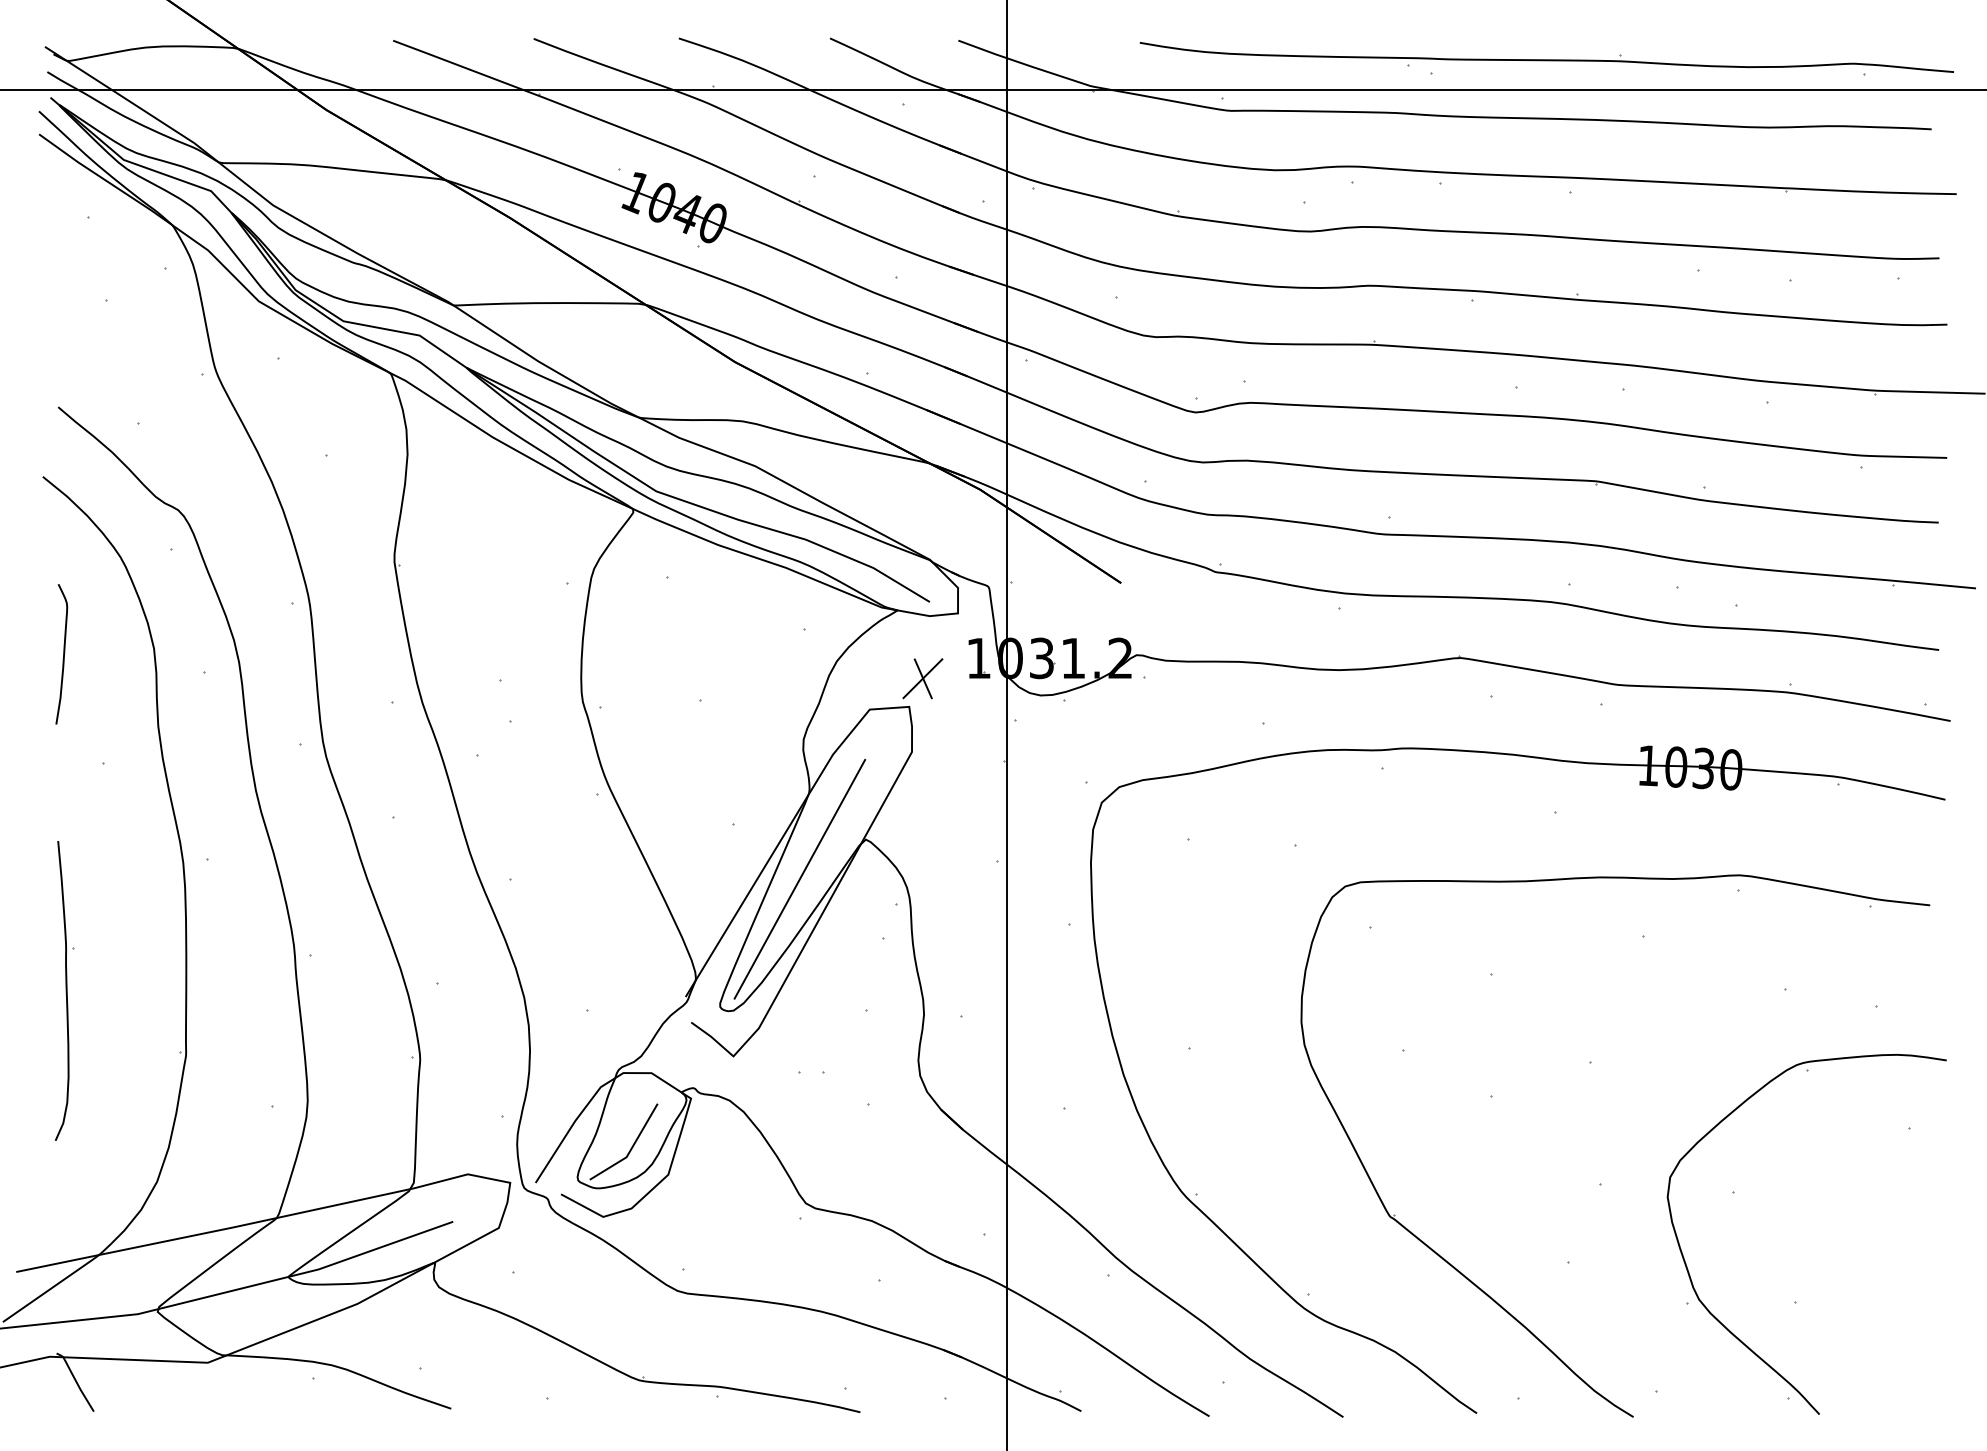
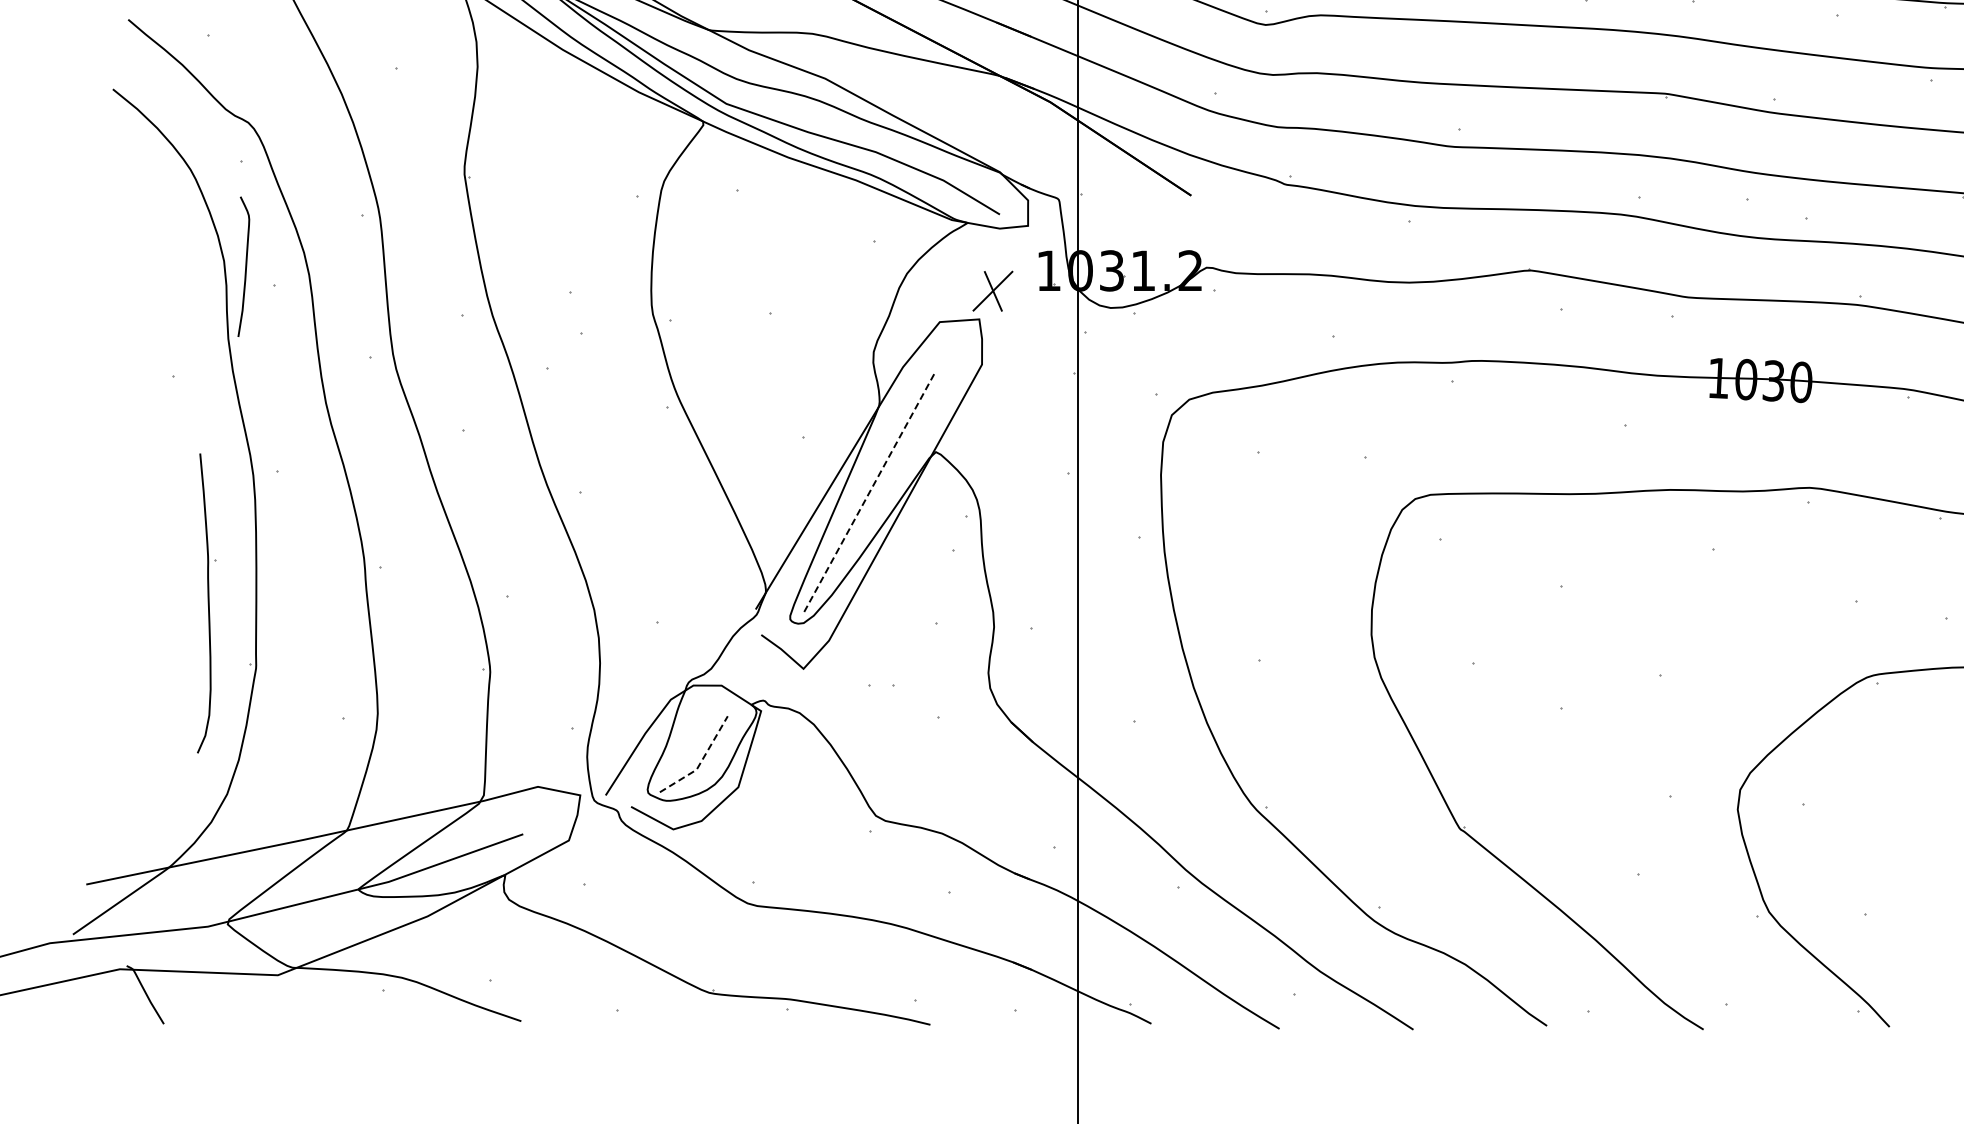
curve: (63, 654) -> (245, 267), moved
line: (799, 879) -> (869, 492), solid -> dashed
part: (64, 990) -> (206, 603), moved
line: (631, 1149) -> (701, 762), solid -> dashed

